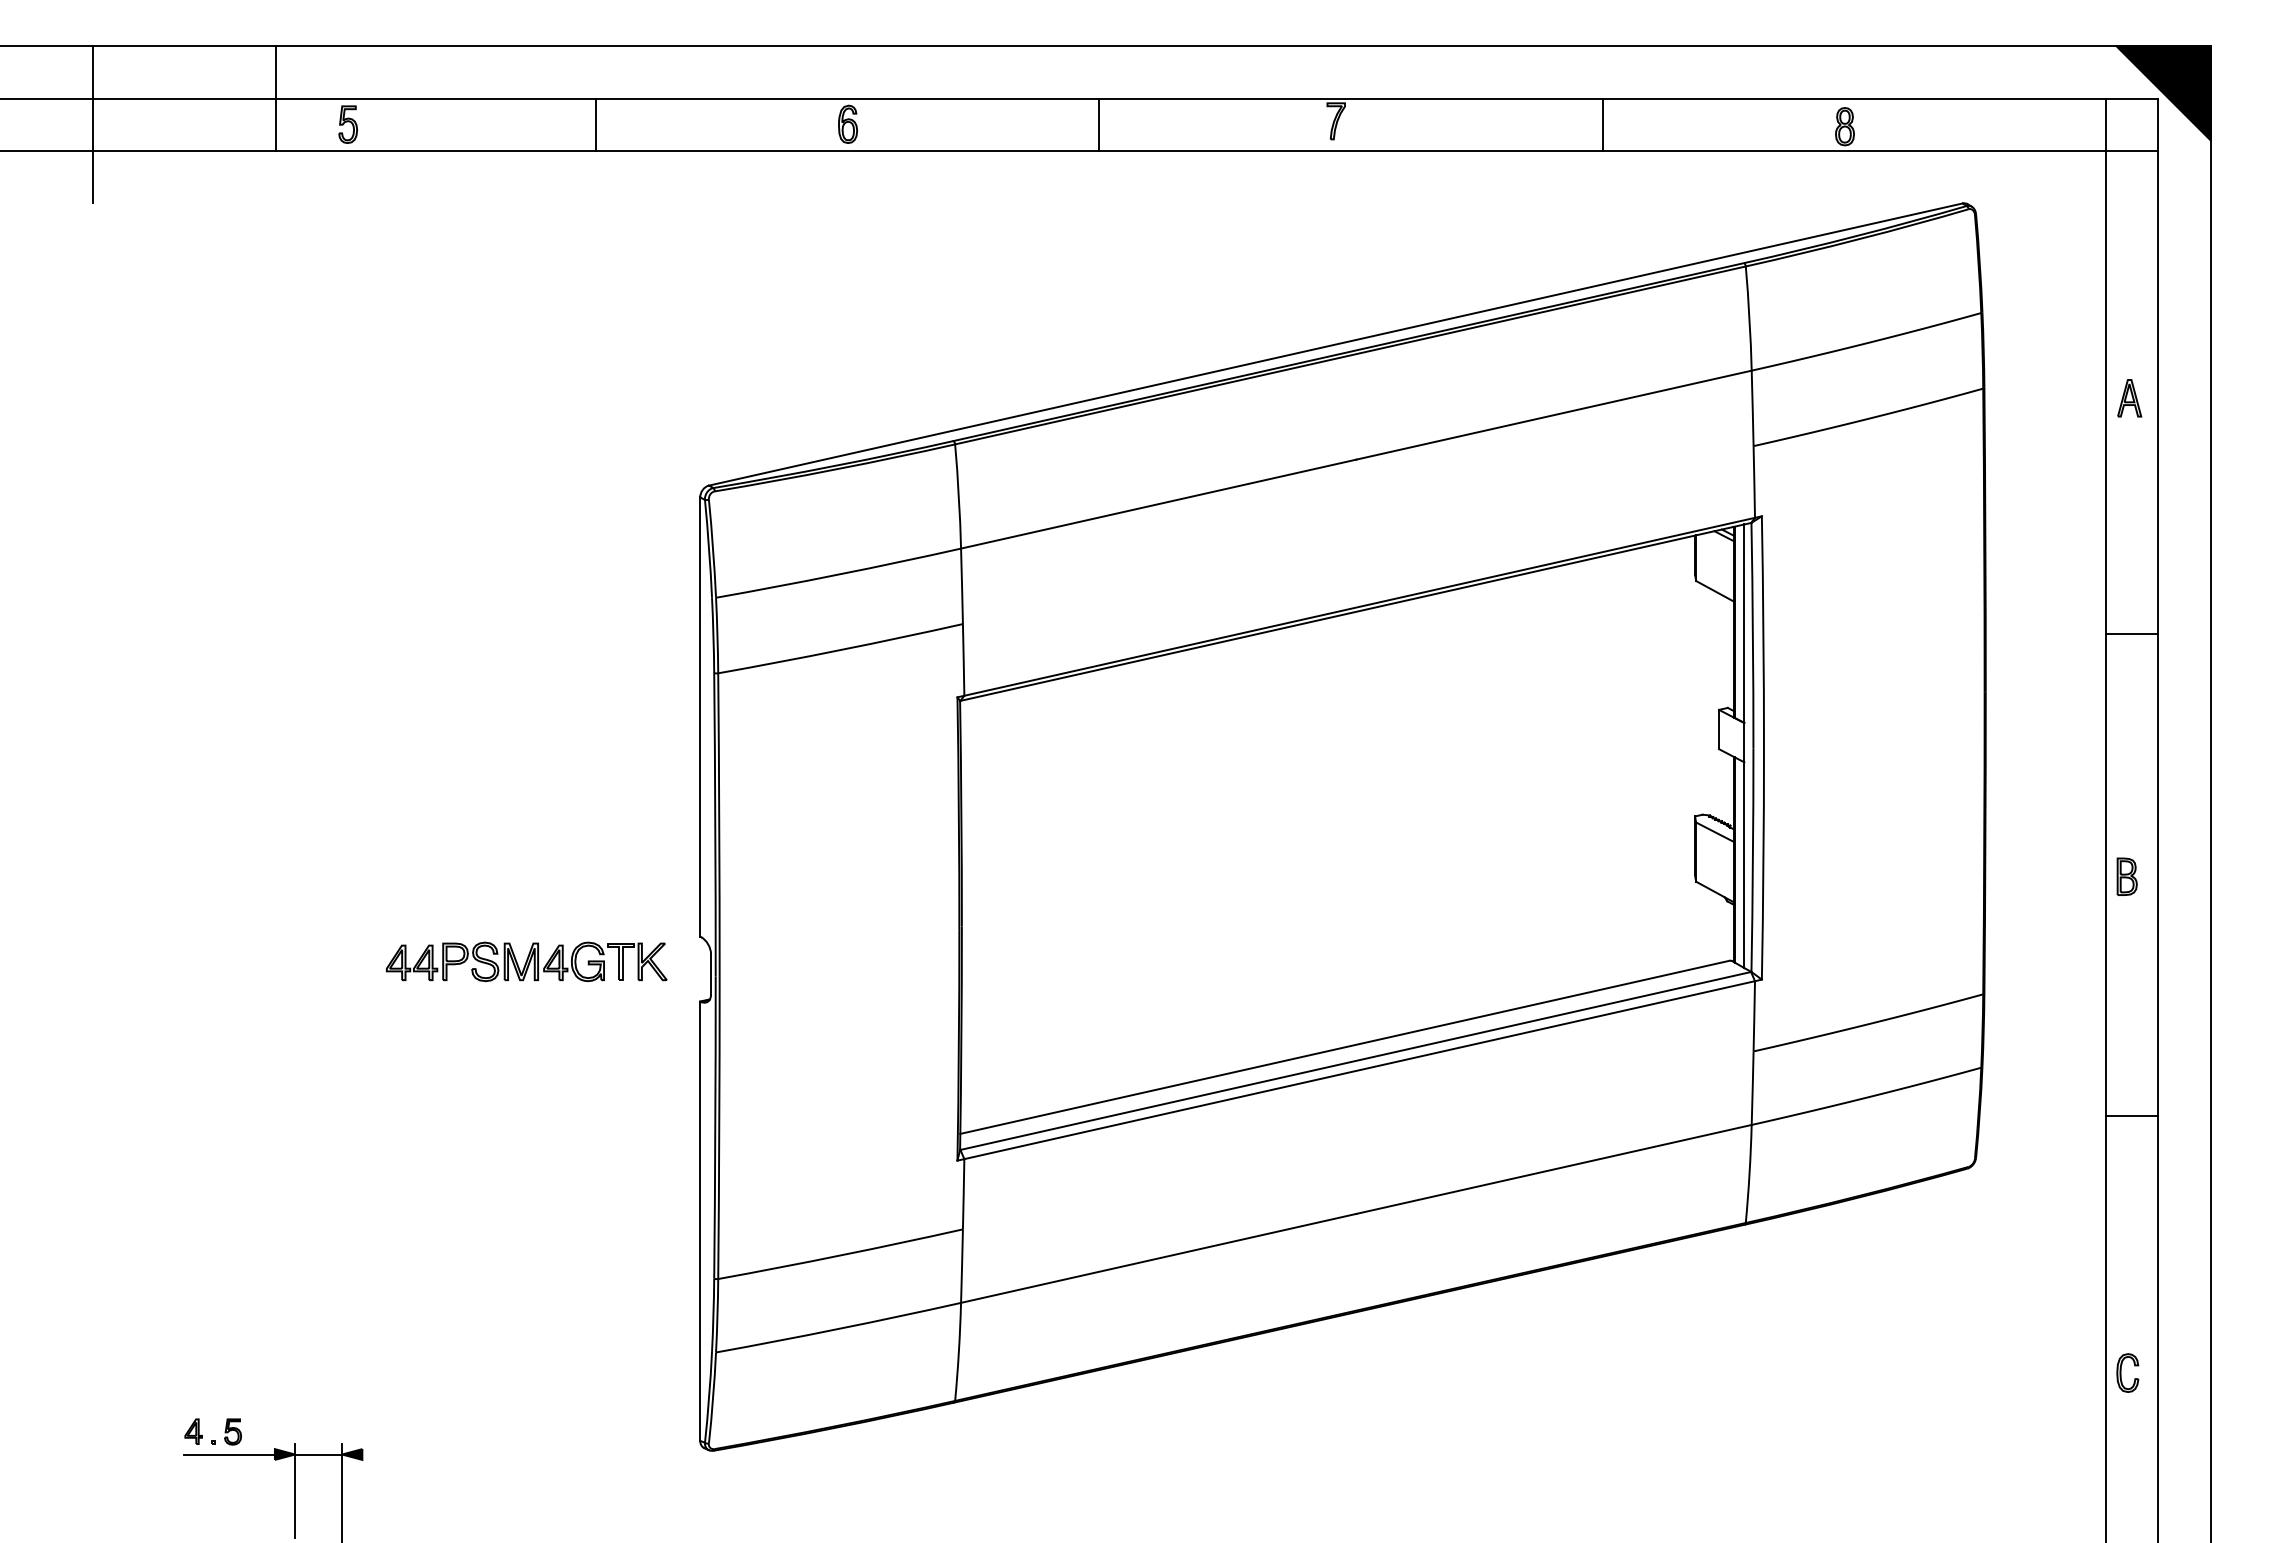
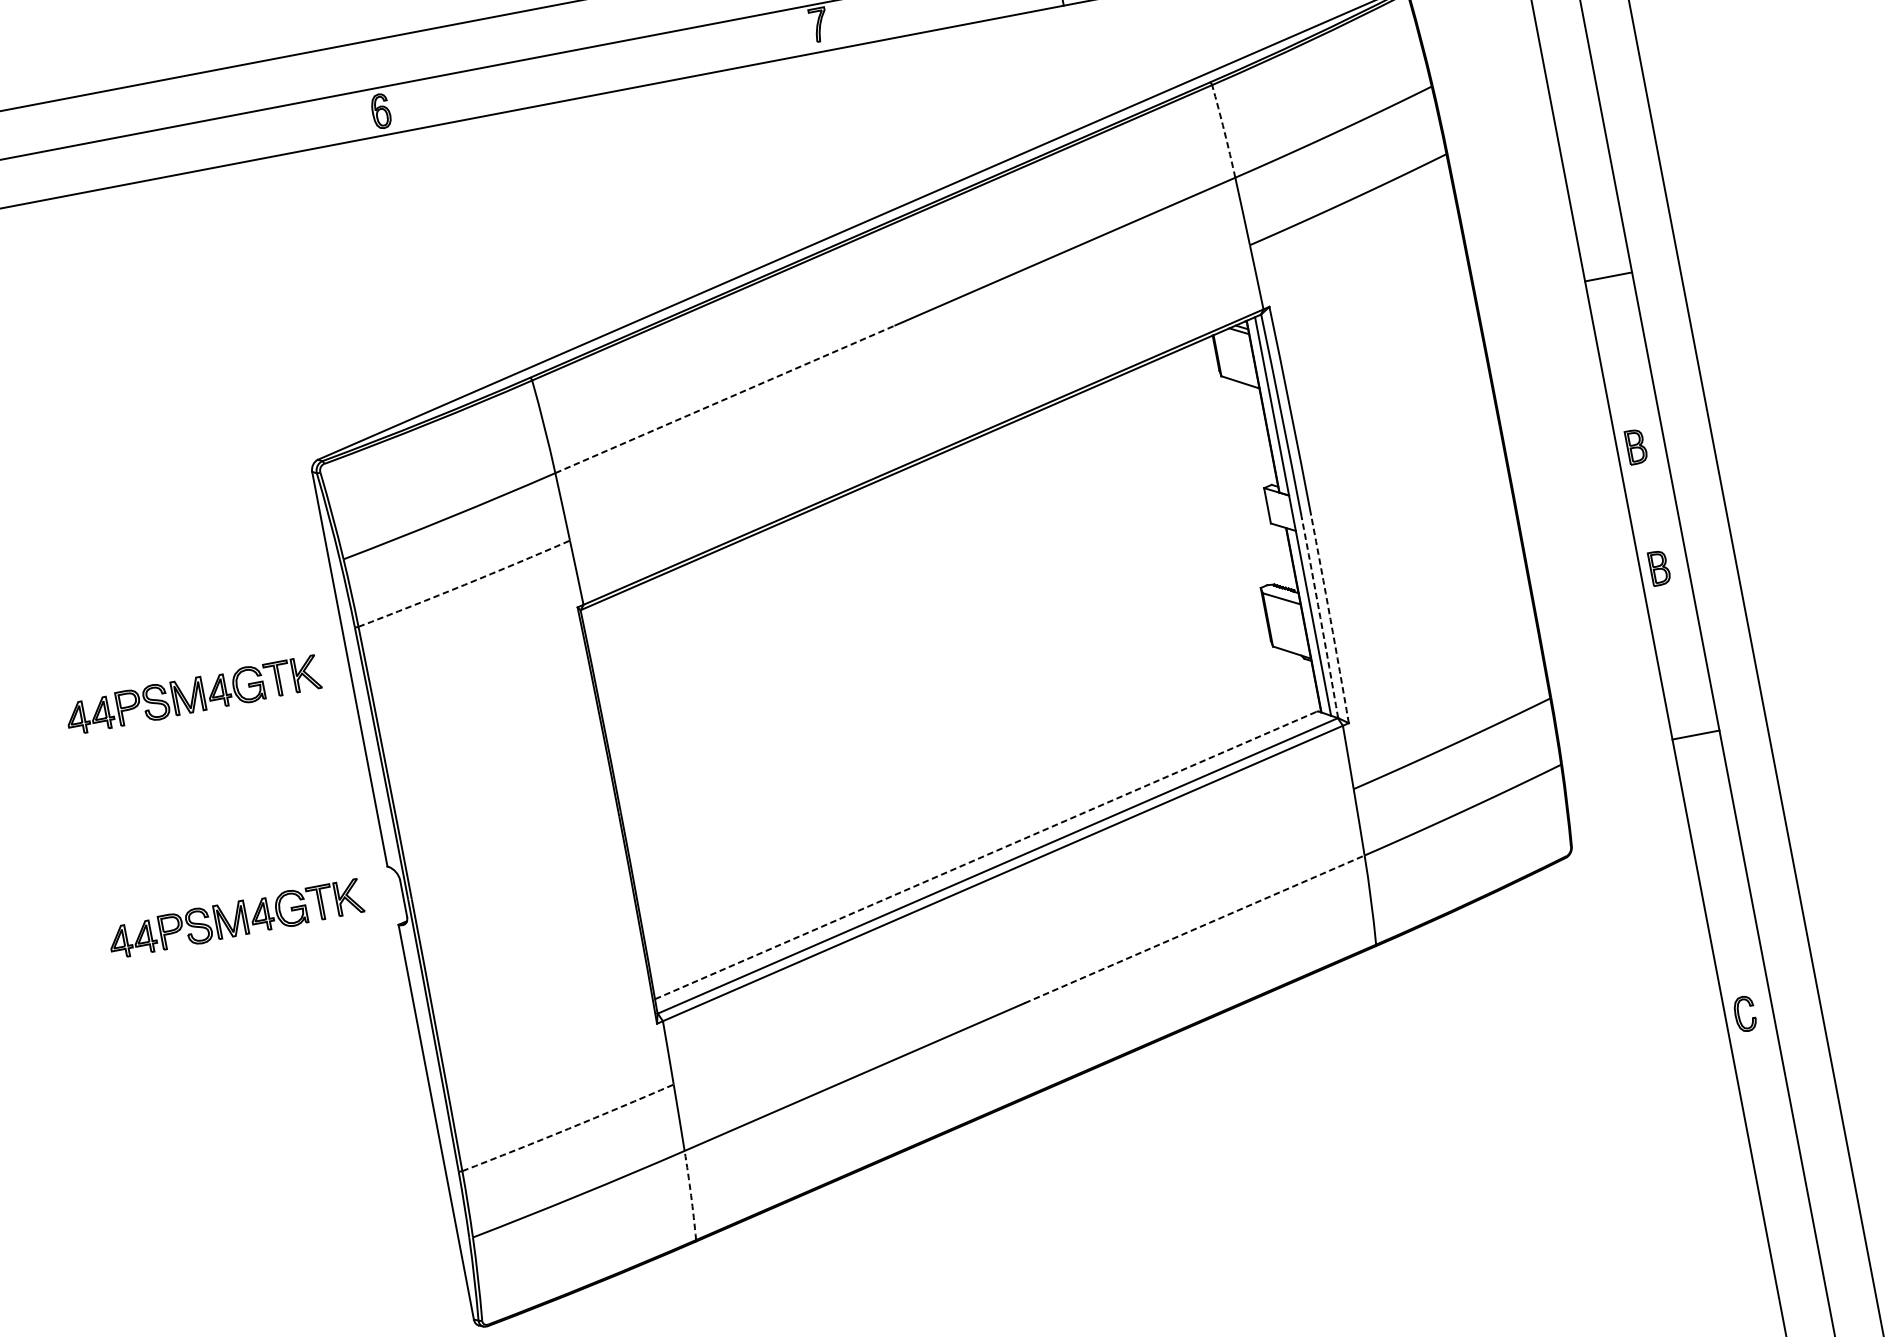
line: (596, 124) -> (155, 154), removed
line: (1099, 124) -> (607, 68), removed
arc: (1749, 318) -> (1224, 131), solid -> dashed
part: (2129, 398) -> (1579, 137), removed
line: (1158, 504) -> (725, 399), solid -> dashed
line: (2132, 633) -> (1608, 276), moved
arc: (840, 650) -> (464, 585), solid -> dashed
part: (526, 712) -> (192, 694), added
part: (2126, 741) -> (1635, 446), added
arc: (1752, 860) -> (1320, 617), solid -> dashed
arc: (1763, 864) -> (1330, 619), solid -> dashed
line: (1345, 1047) -> (986, 855), solid -> dashed
line: (2132, 1116) -> (1696, 735), moved
line: (1554, 1169) -> (1195, 929), solid -> dashed
arc: (840, 1255) -> (568, 1129), solid -> dashed
arc: (958, 1351) -> (690, 1195), solid -> dashed

